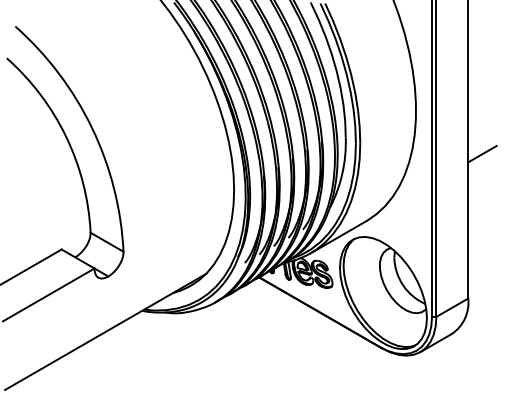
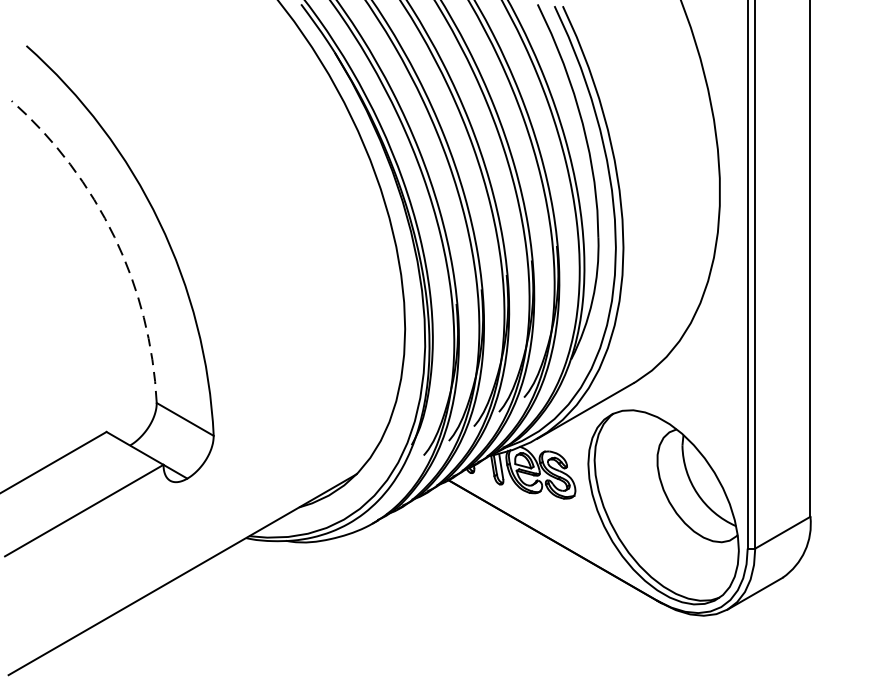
arc: (66, 137) -> (114, 238), solid -> dashed
line: (482, 153) -> (835, 265), removed

